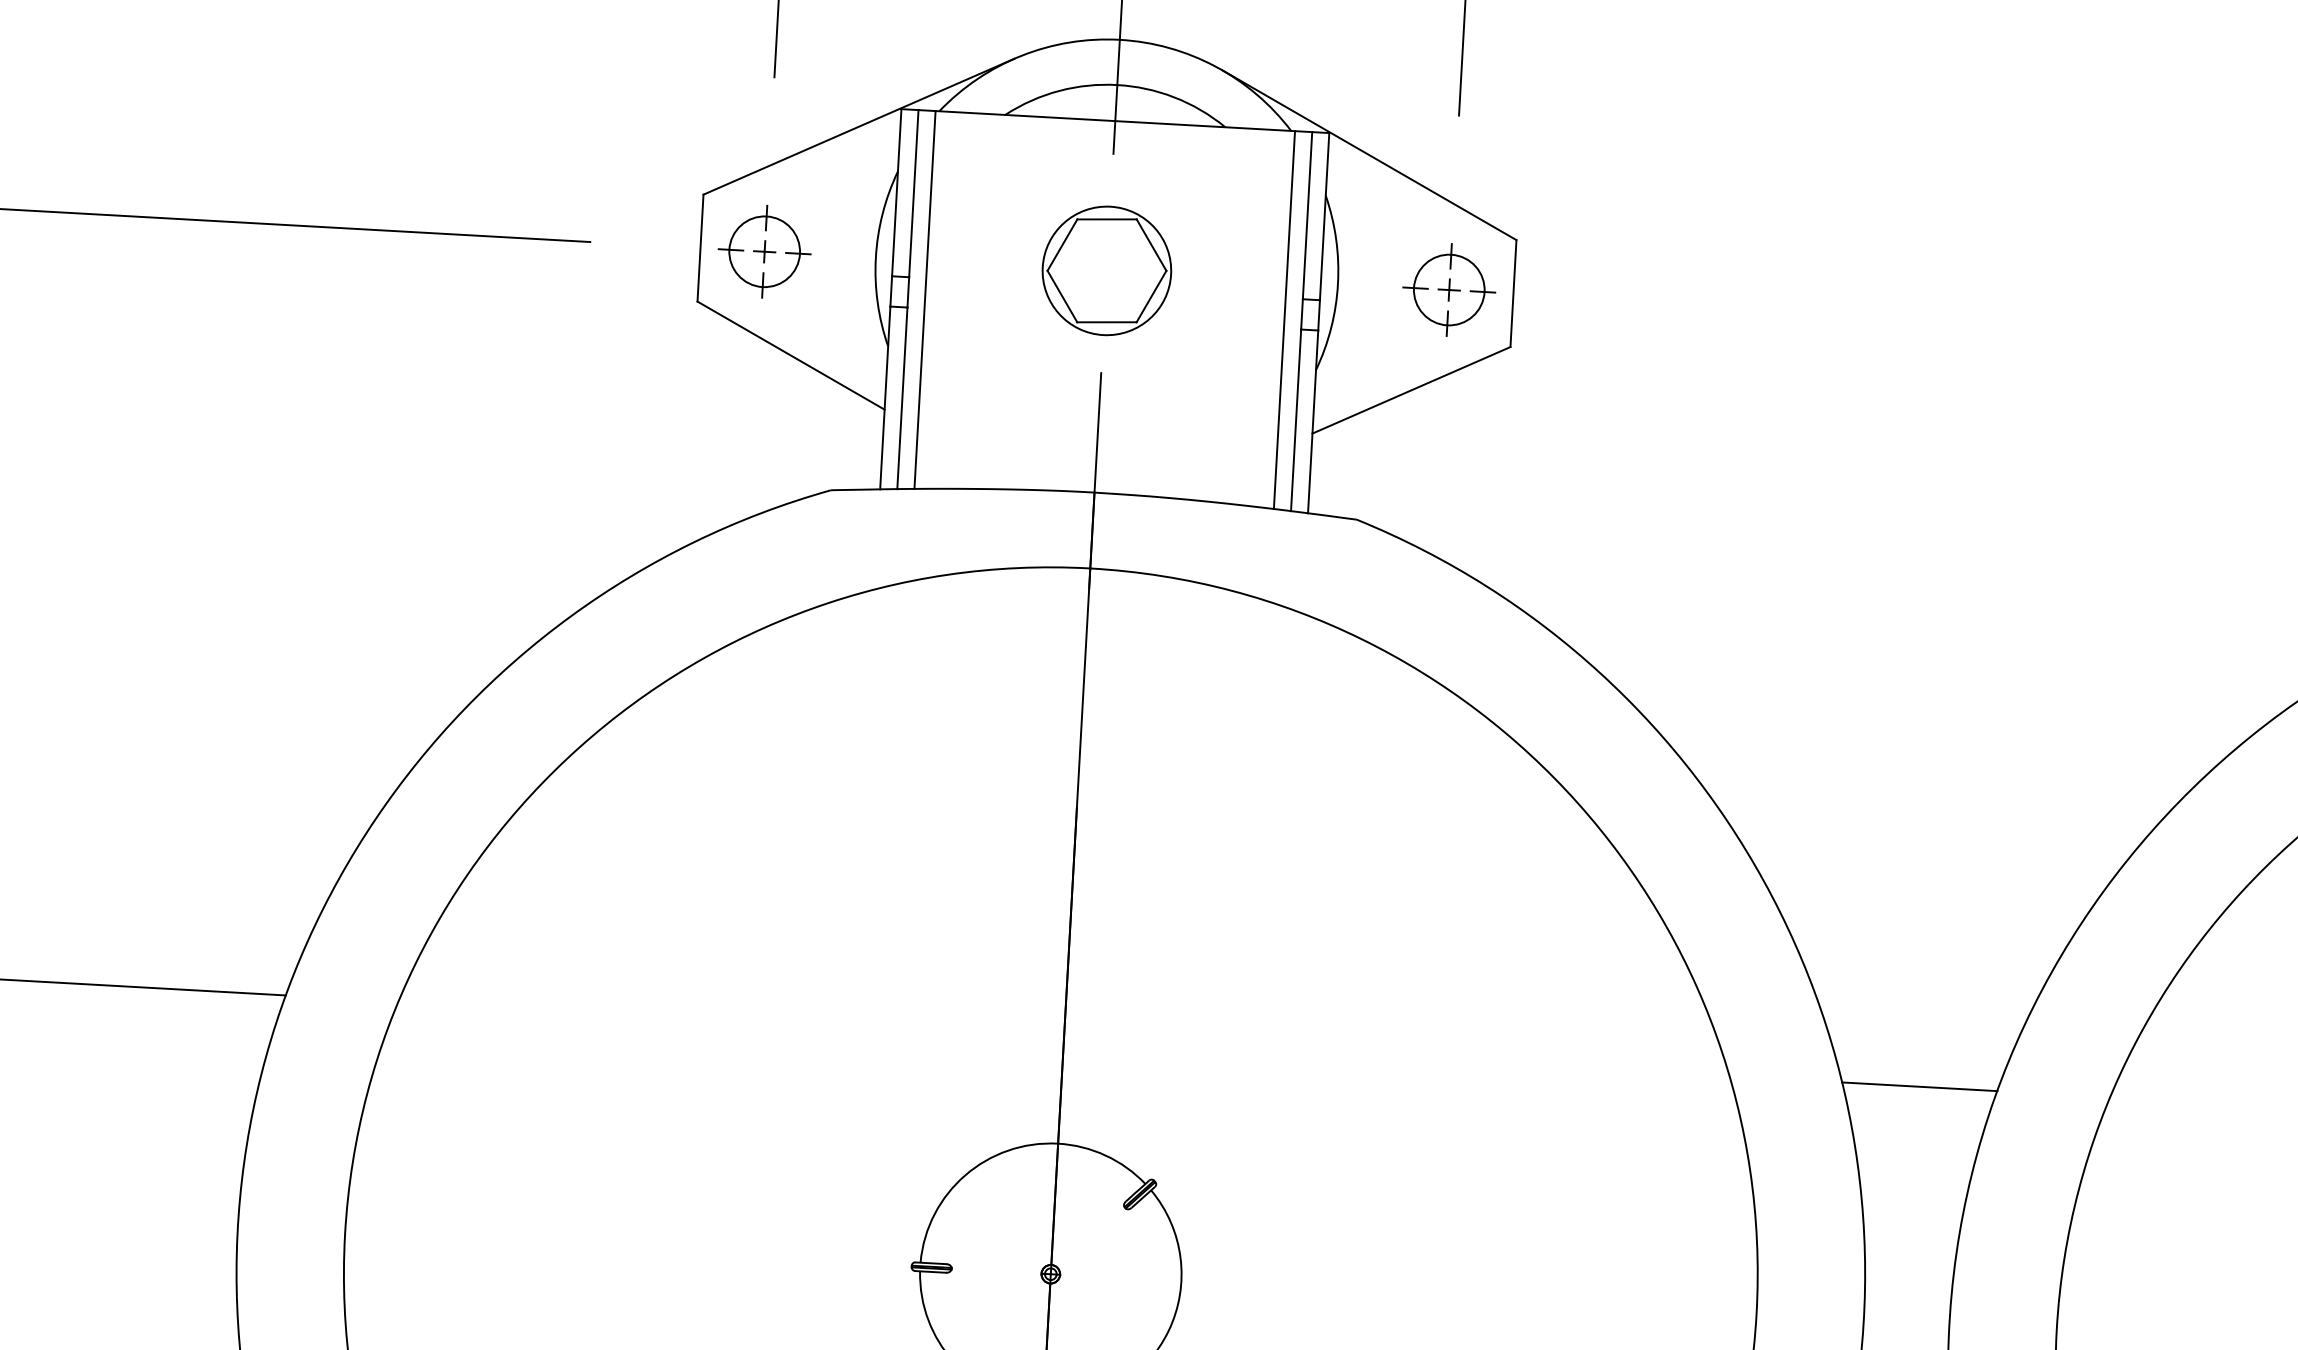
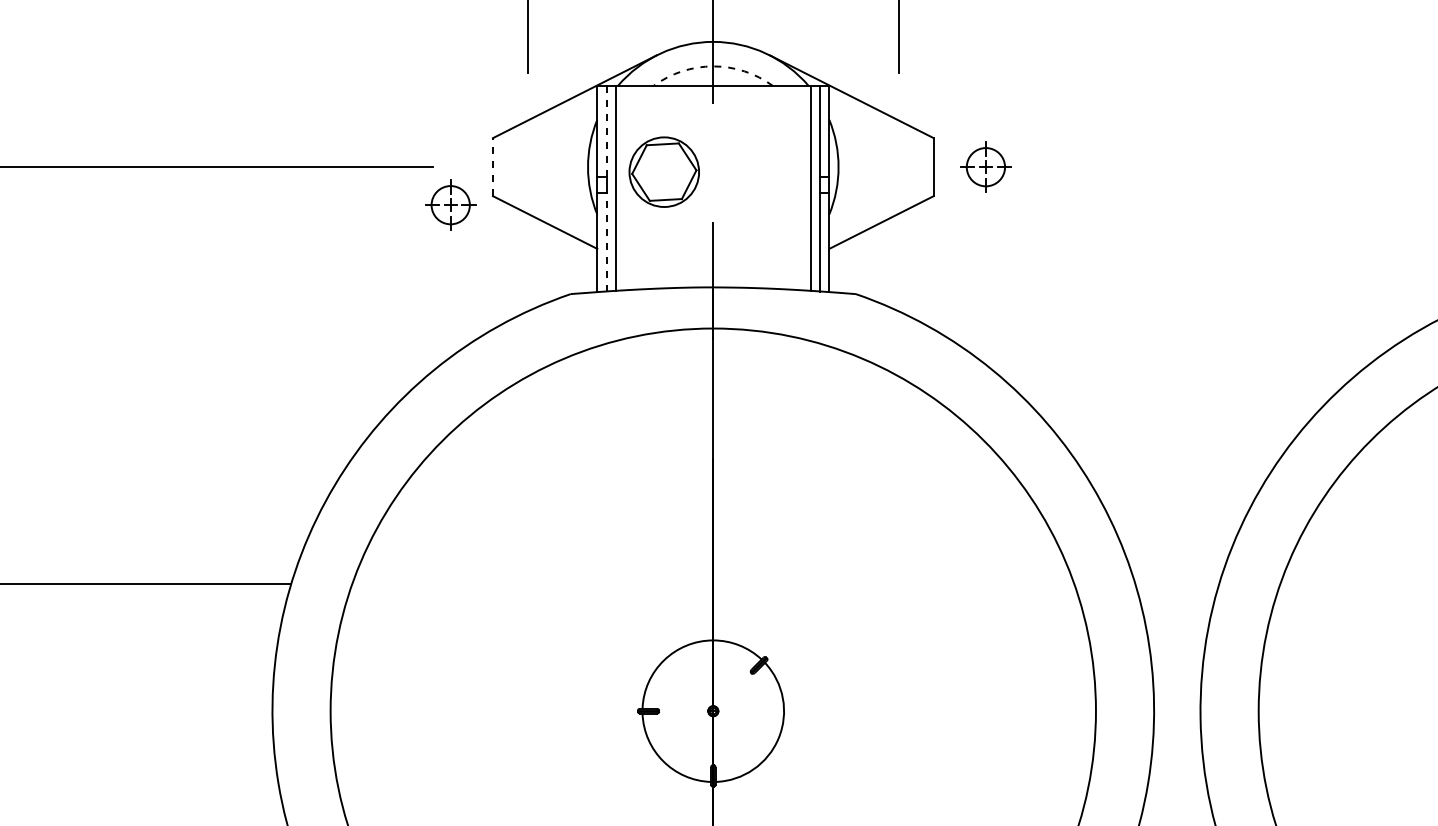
arc: (1117, 85) -> (713, 66), solid -> dashed
line: (913, 192) -> (606, 130), solid -> dashed
line: (699, 248) -> (492, 167), solid -> dashed
part: (764, 250) -> (450, 204), moved
part: (1105, 269) -> (663, 171), moved
part: (1448, 288) -> (985, 166), moved
line: (902, 396) -> (606, 241), solid -> dashed
line: (1920, 1086) -> (1177, 583), removed

